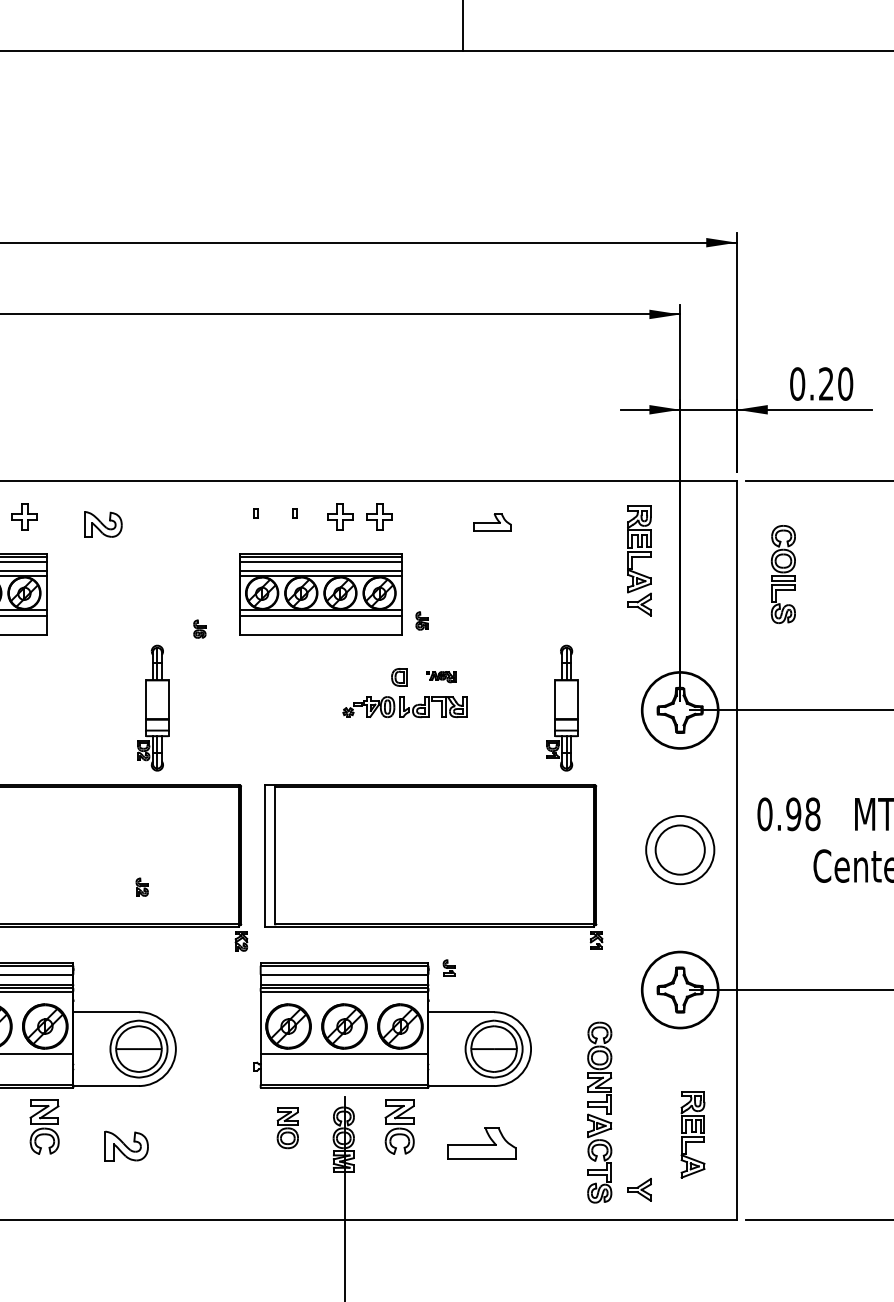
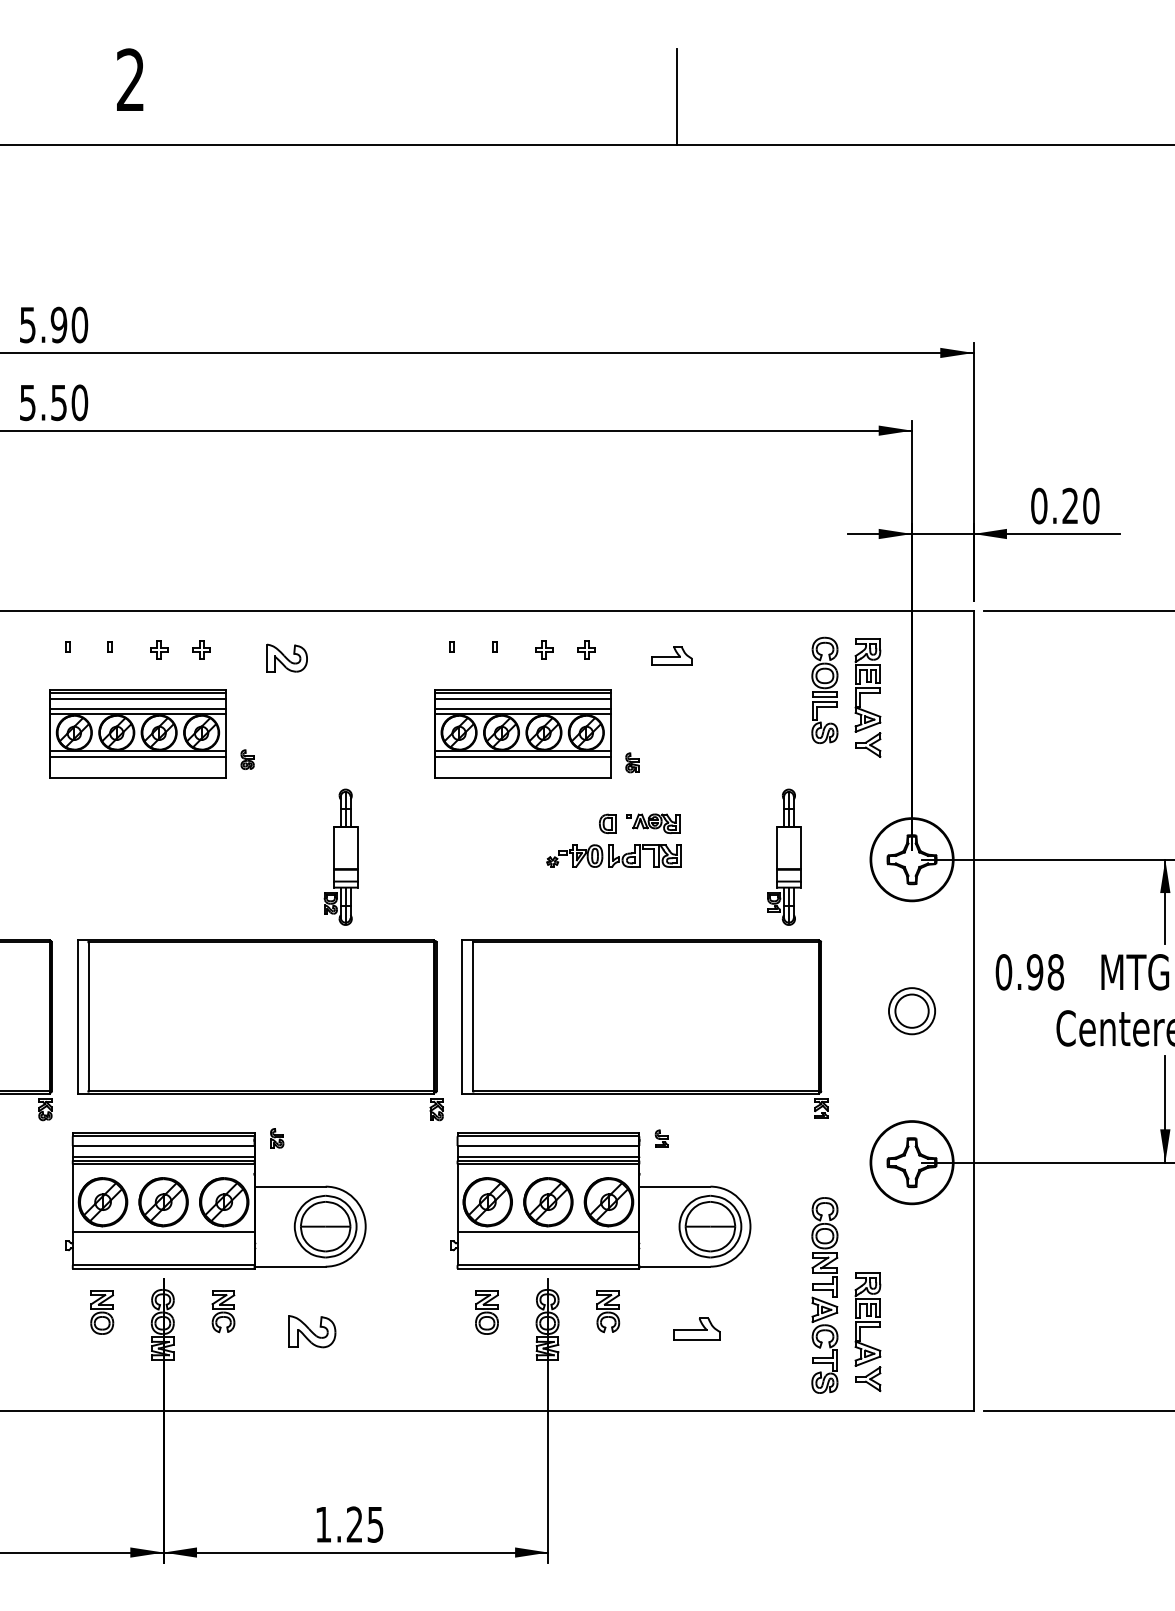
part: (24, 516) -> (201, 649), size x0.62
part: (340, 516) -> (544, 649), size x0.62
part: (379, 516) -> (586, 649), size x0.62
part: (492, 521) -> (671, 655), moved
part: (783, 573) -> (824, 689), moved
part: (199, 629) -> (247, 759), moved
part: (441, 677) -> (653, 823), size x1.67
part: (679, 850) -> (911, 1011), size x0.62
part: (142, 887) -> (277, 1138), moved
part: (44, 1127) -> (223, 1311), size x0.71
part: (400, 1127) -> (608, 1311), size x0.71
part: (692, 1134) -> (867, 1319), moved
part: (481, 1143) -> (696, 1328), size x0.62

